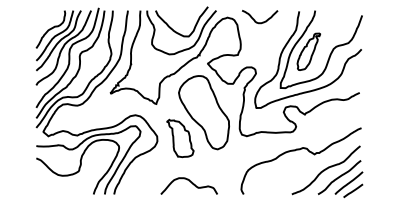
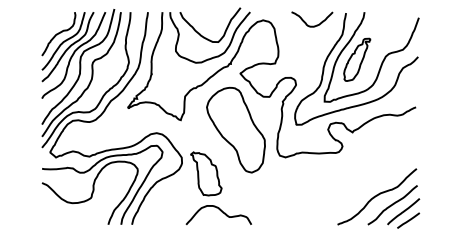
curve: (262, 21) -> (315, 24), moved
part: (180, 138) -> (206, 173), moved
curve: (299, 150) -> (346, 173), removed

